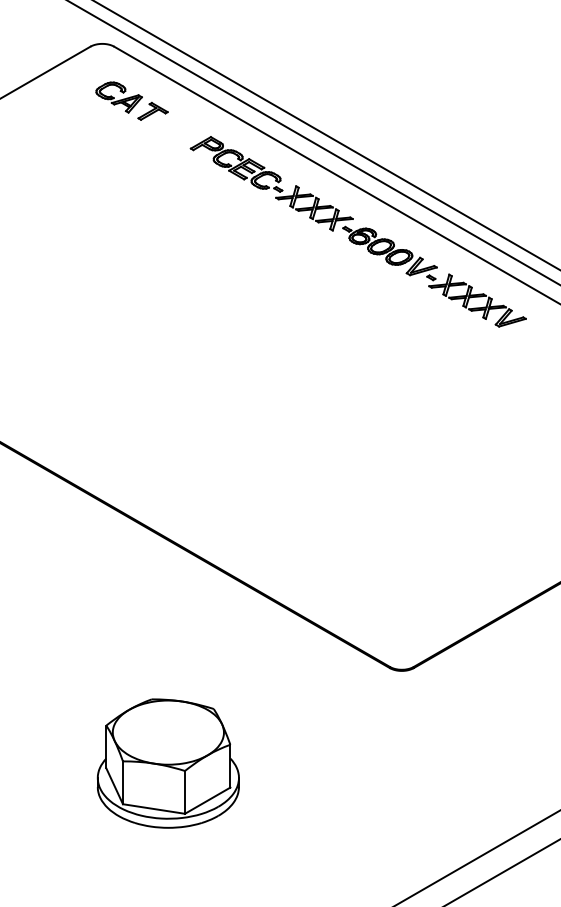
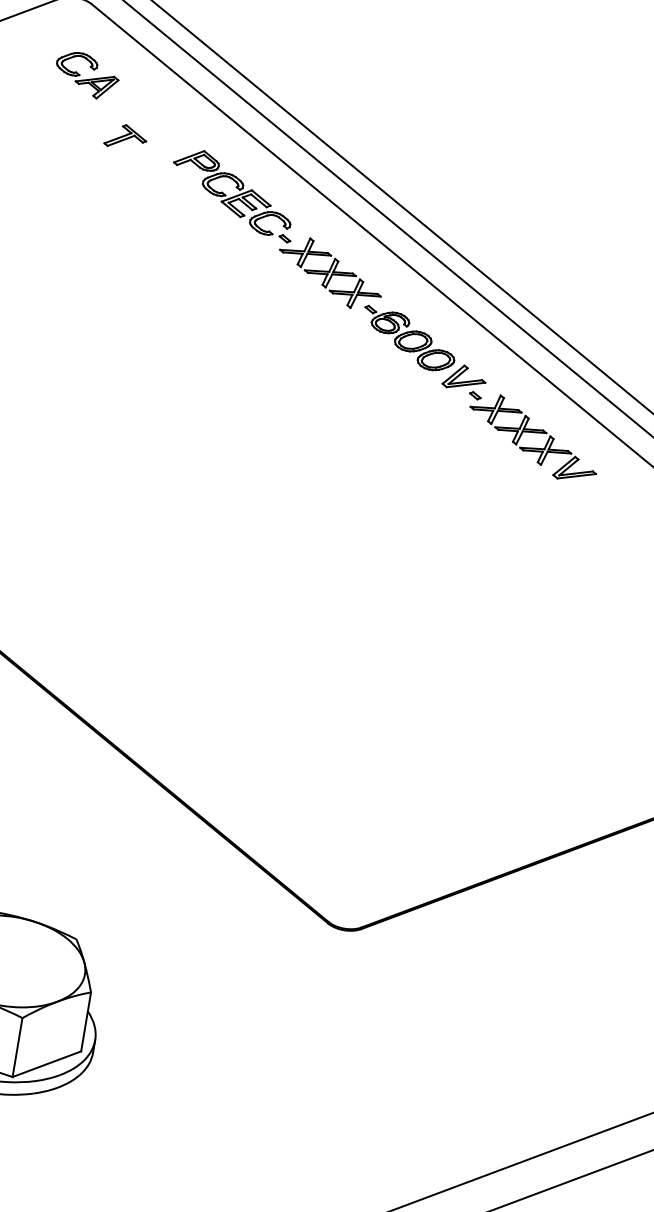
part: (152, 110) -> (125, 135), moved

